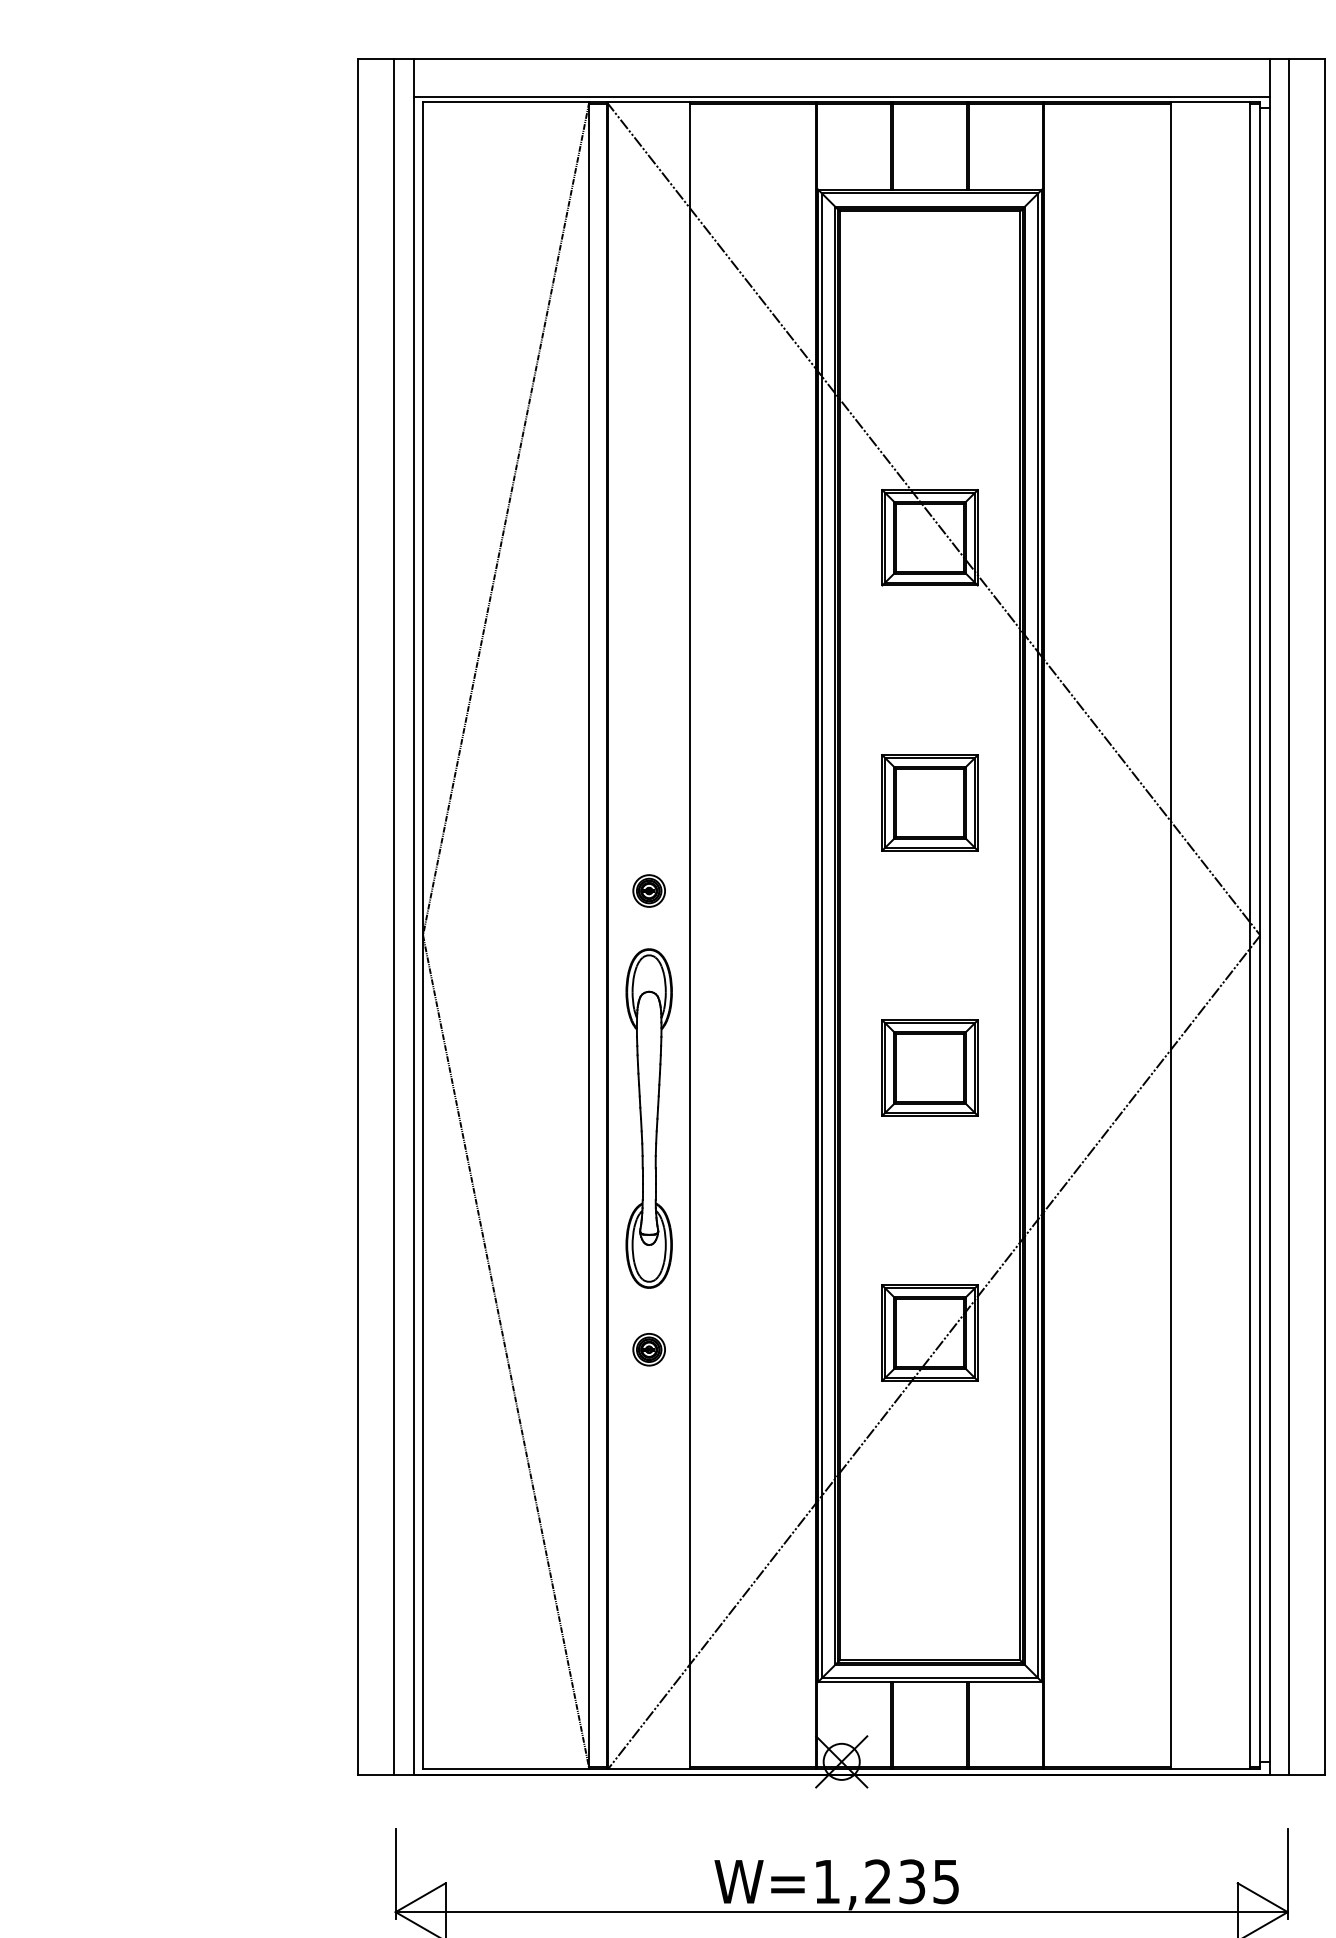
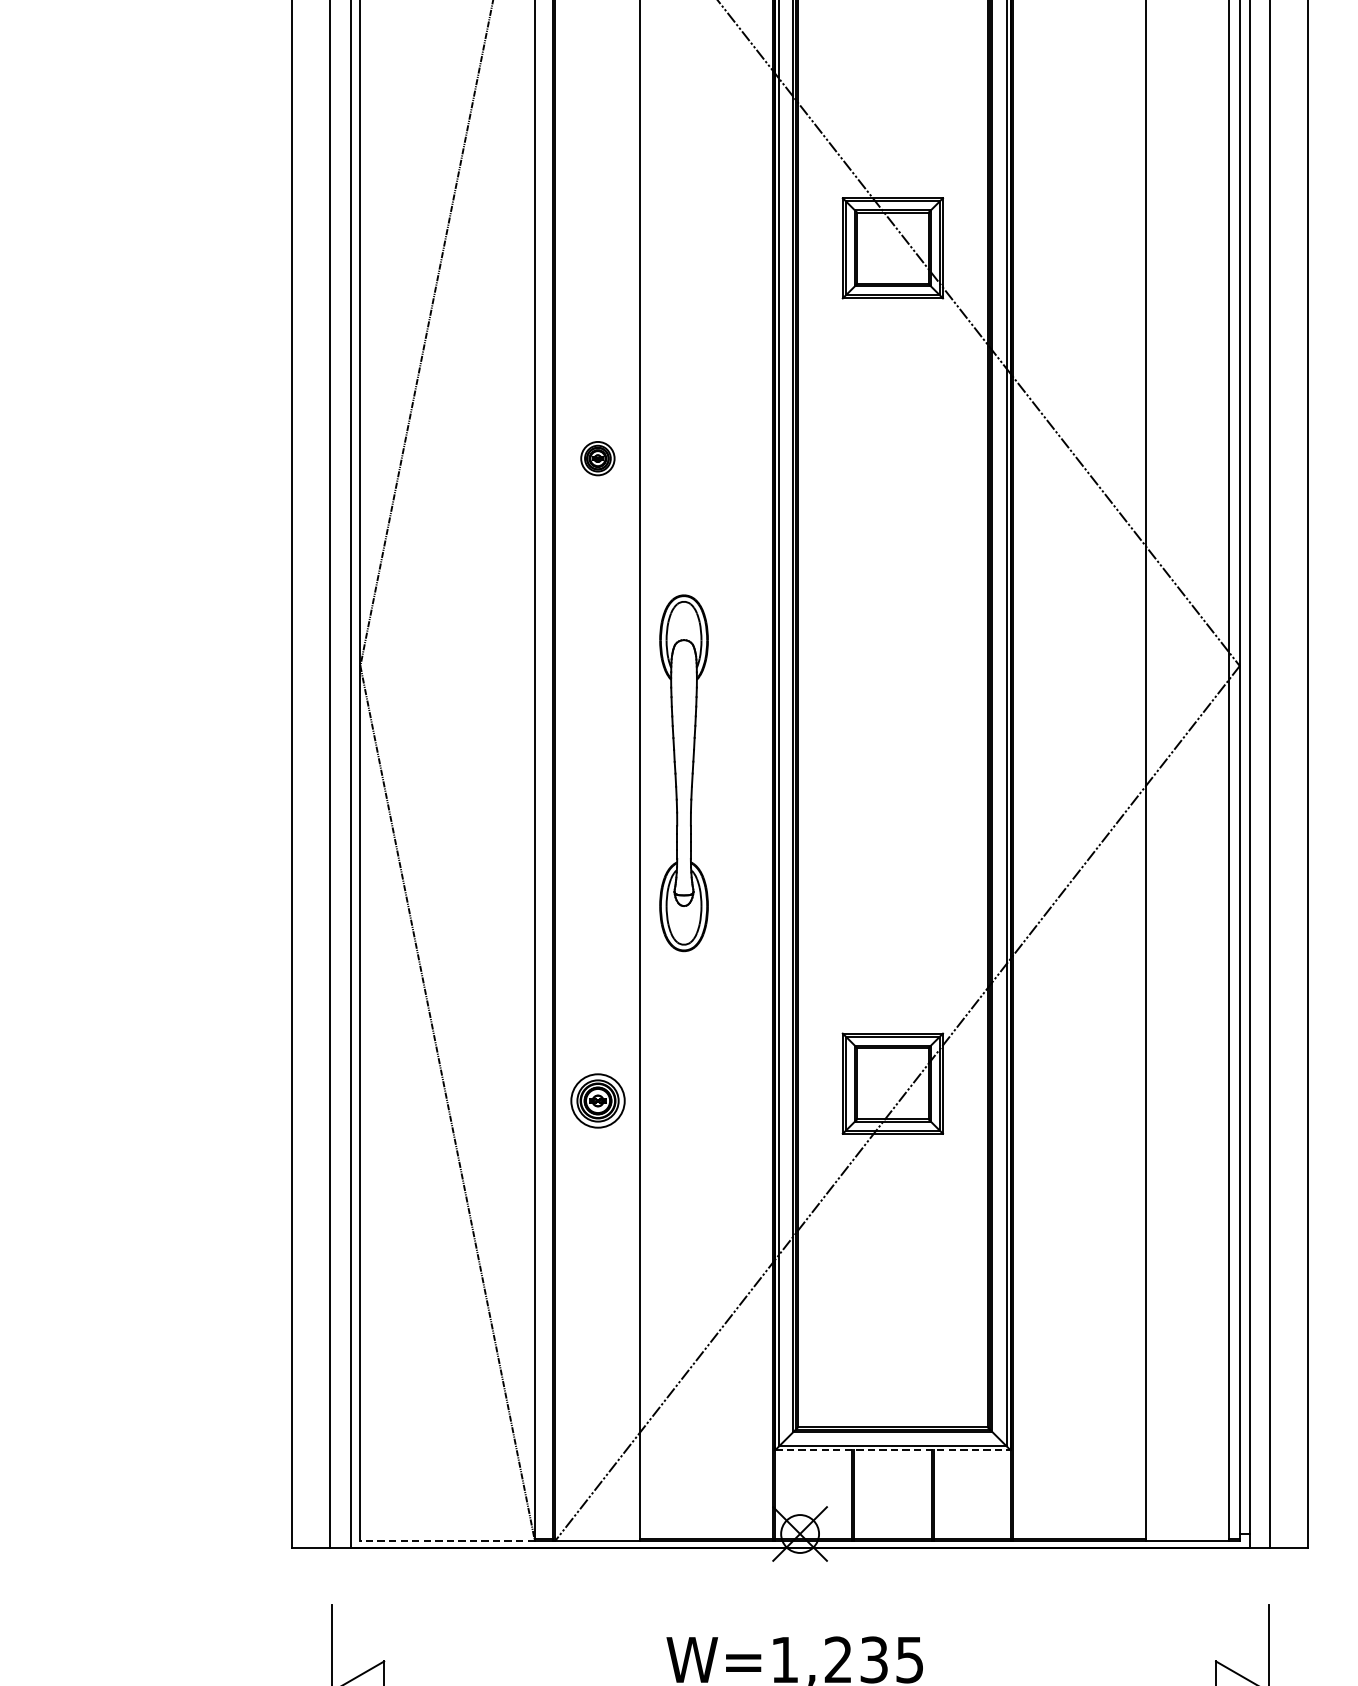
part: (929, 802) -> (892, 526), removed
part: (648, 890) -> (597, 458), moved
part: (929, 1067) -> (892, 804), removed
part: (648, 1118) -> (683, 773), moved
part: (648, 1349) -> (597, 1100), size x1.6
line: (930, 1682) -> (893, 1450), solid -> dashed
line: (505, 1768) -> (446, 1540), solid -> dashed

